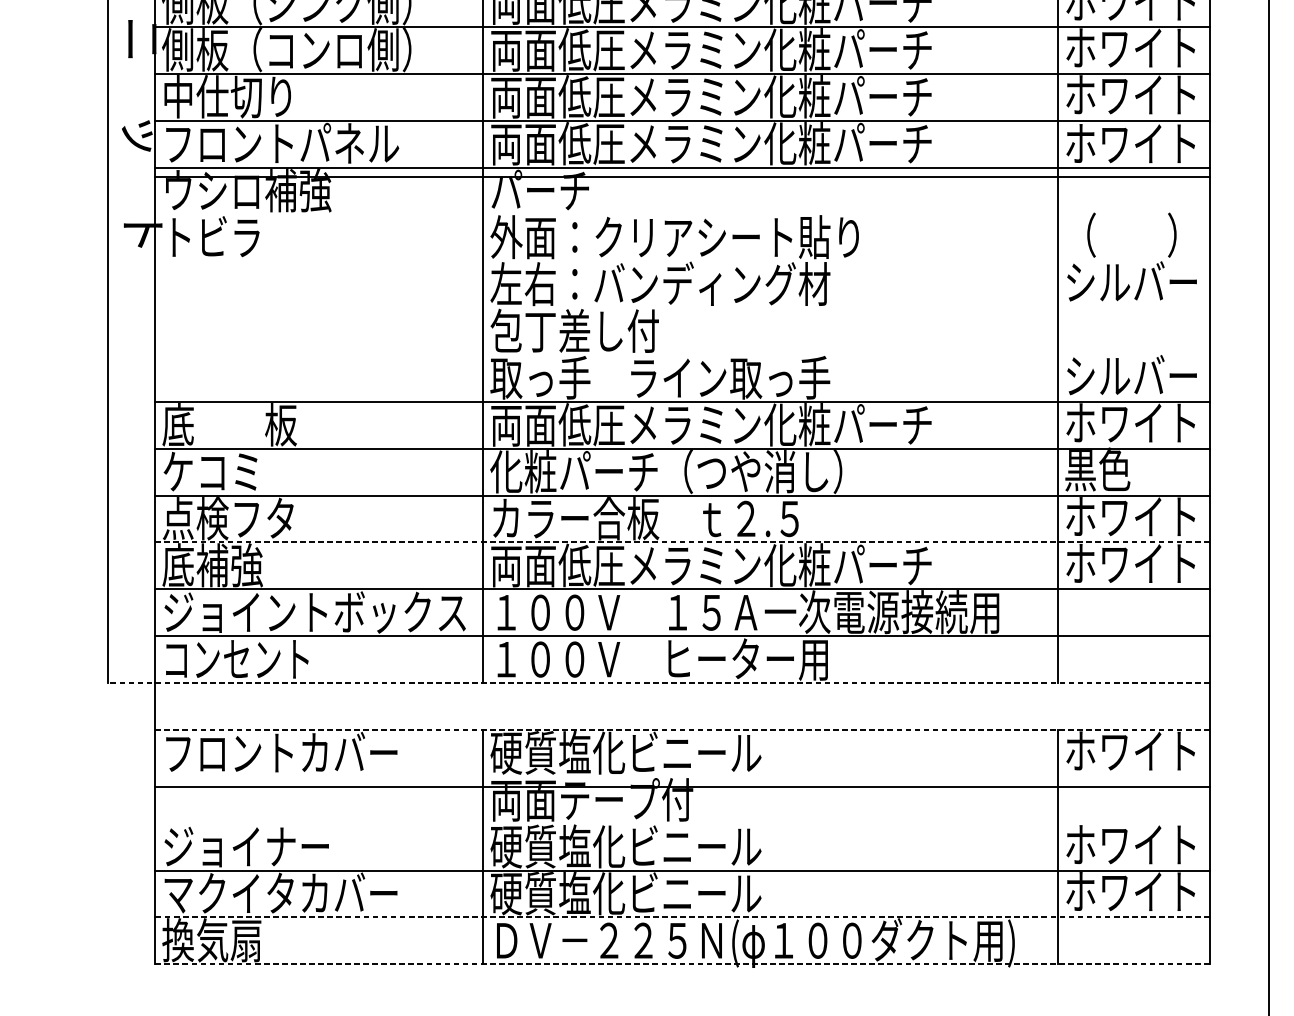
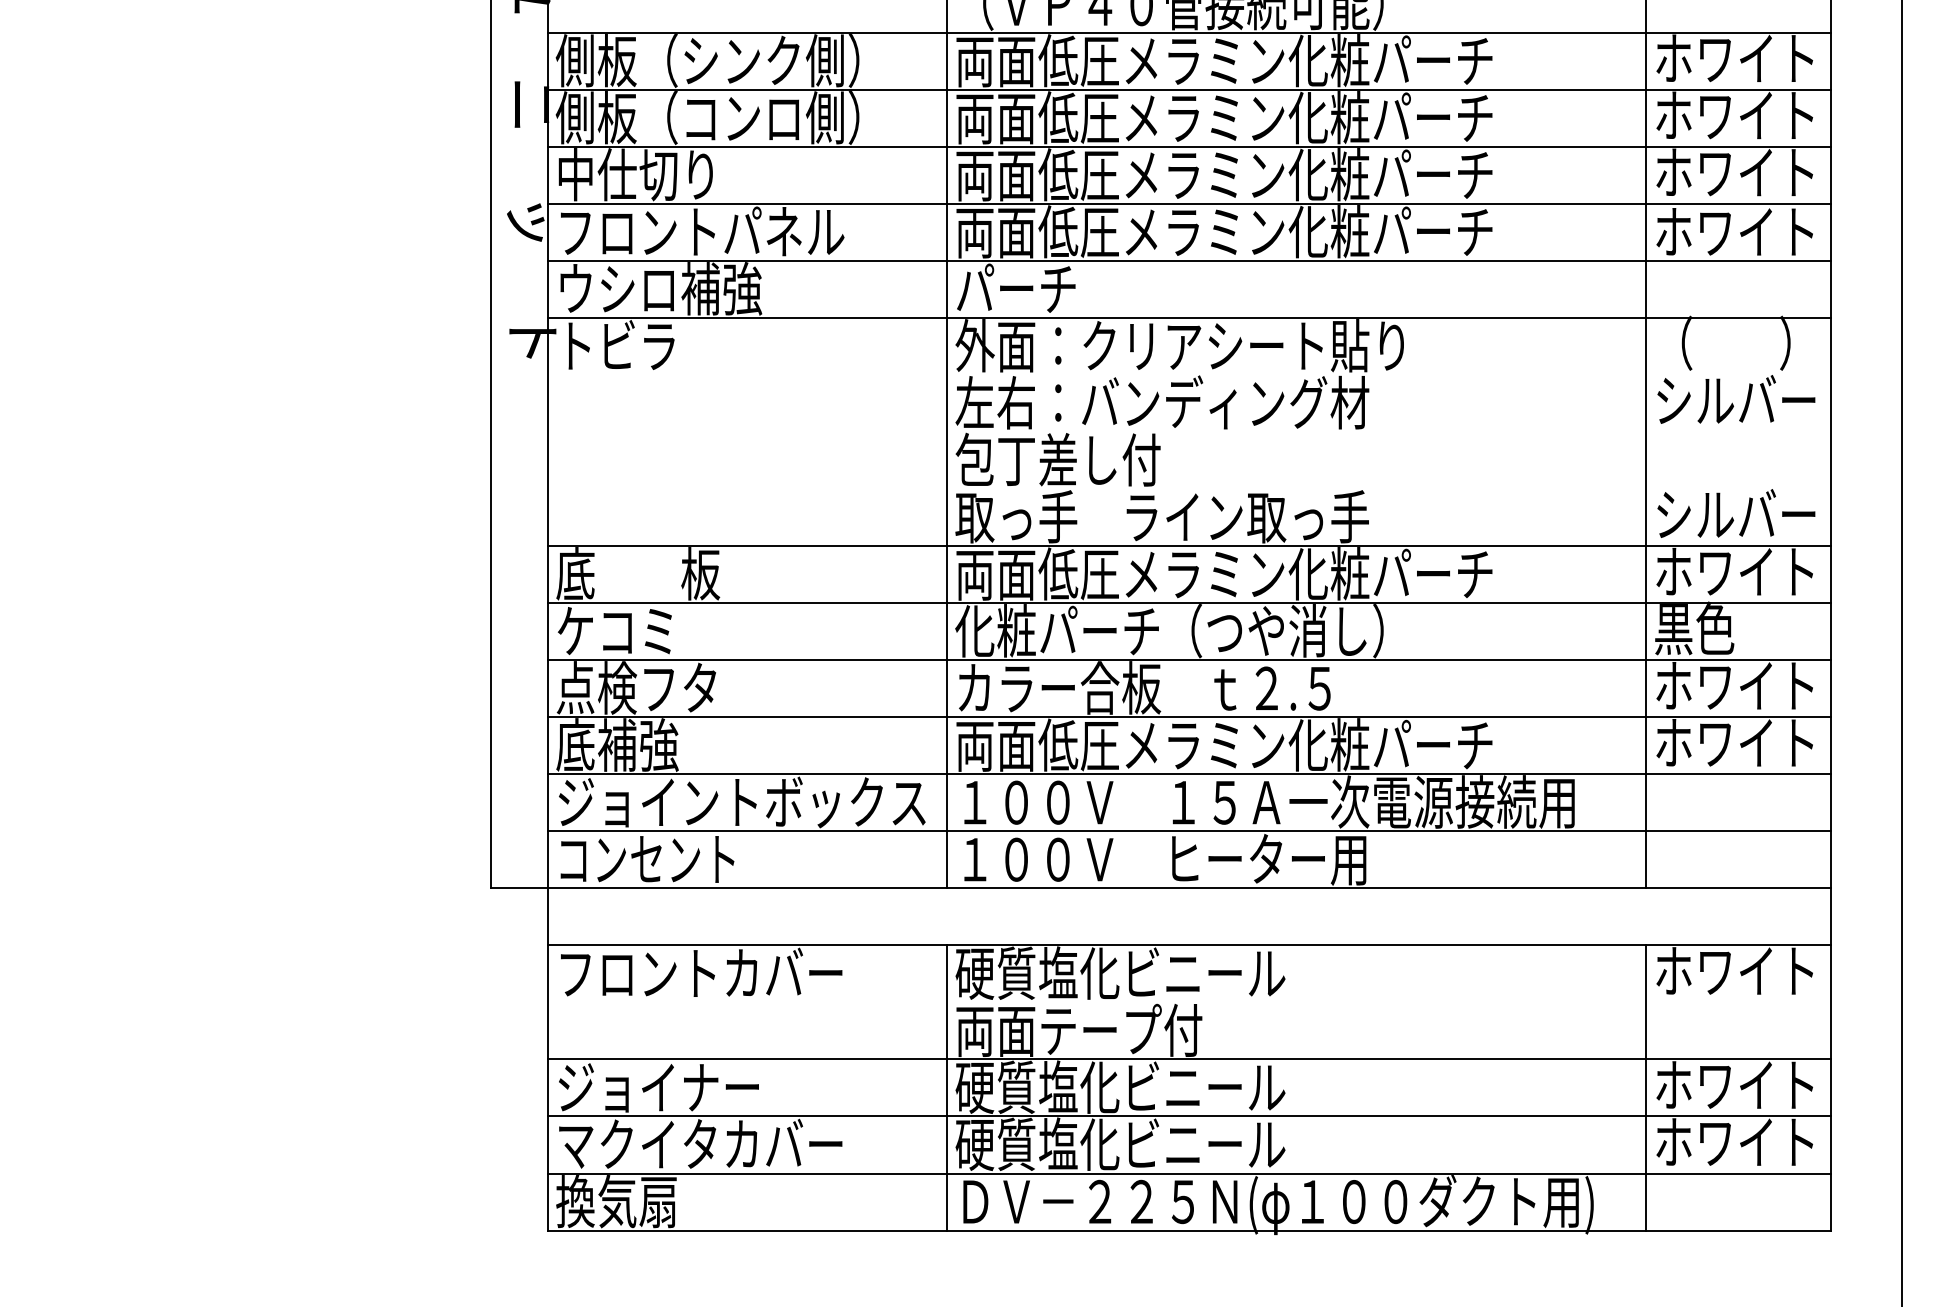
line: (682, 176) -> (1189, 317), moved
line: (682, 542) -> (1189, 717), dashed -> solid
line: (658, 683) -> (1160, 888), dashed -> solid
line: (682, 730) -> (1189, 945), dashed -> solid
line: (682, 786) -> (1189, 1059), moved
line: (682, 917) -> (1189, 1173), dashed -> solid
line: (682, 964) -> (1189, 1230), dashed -> solid

